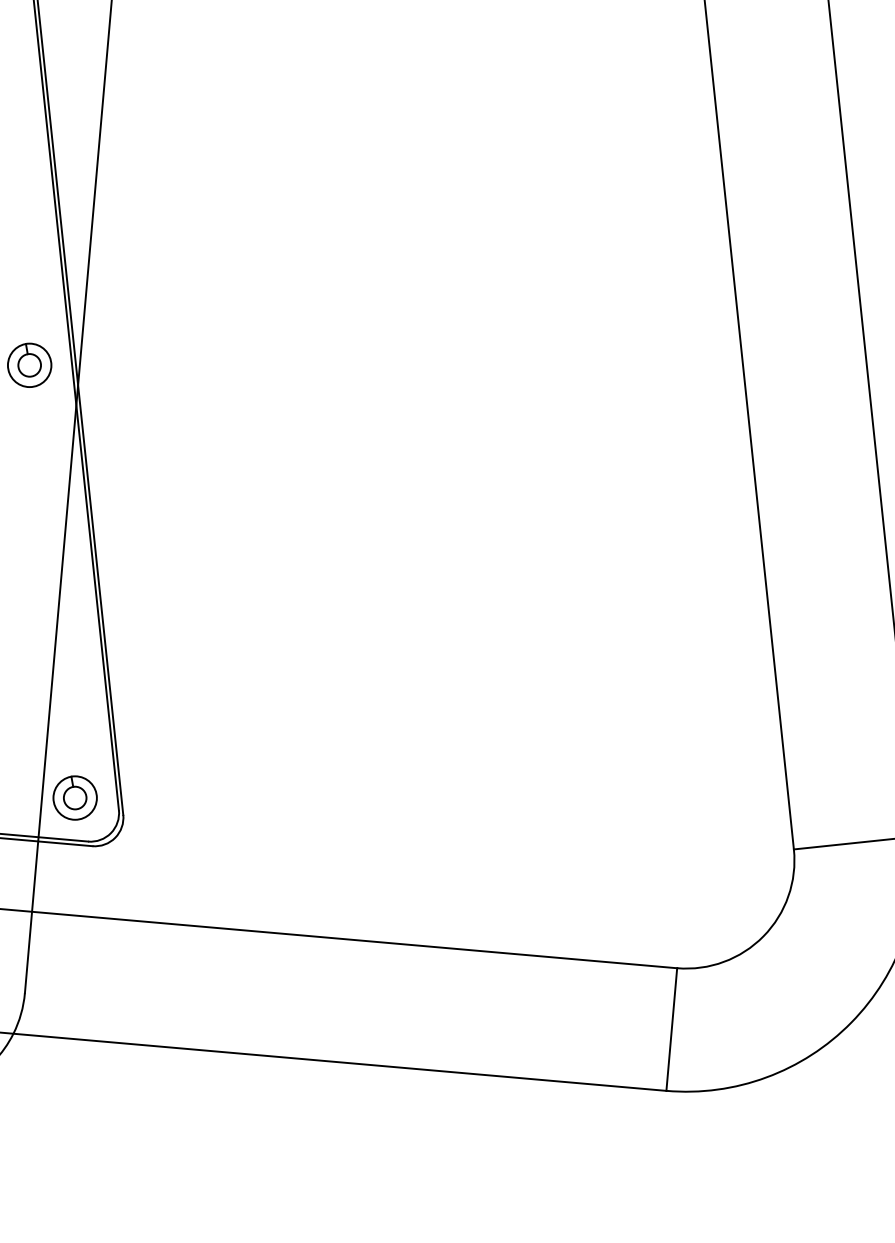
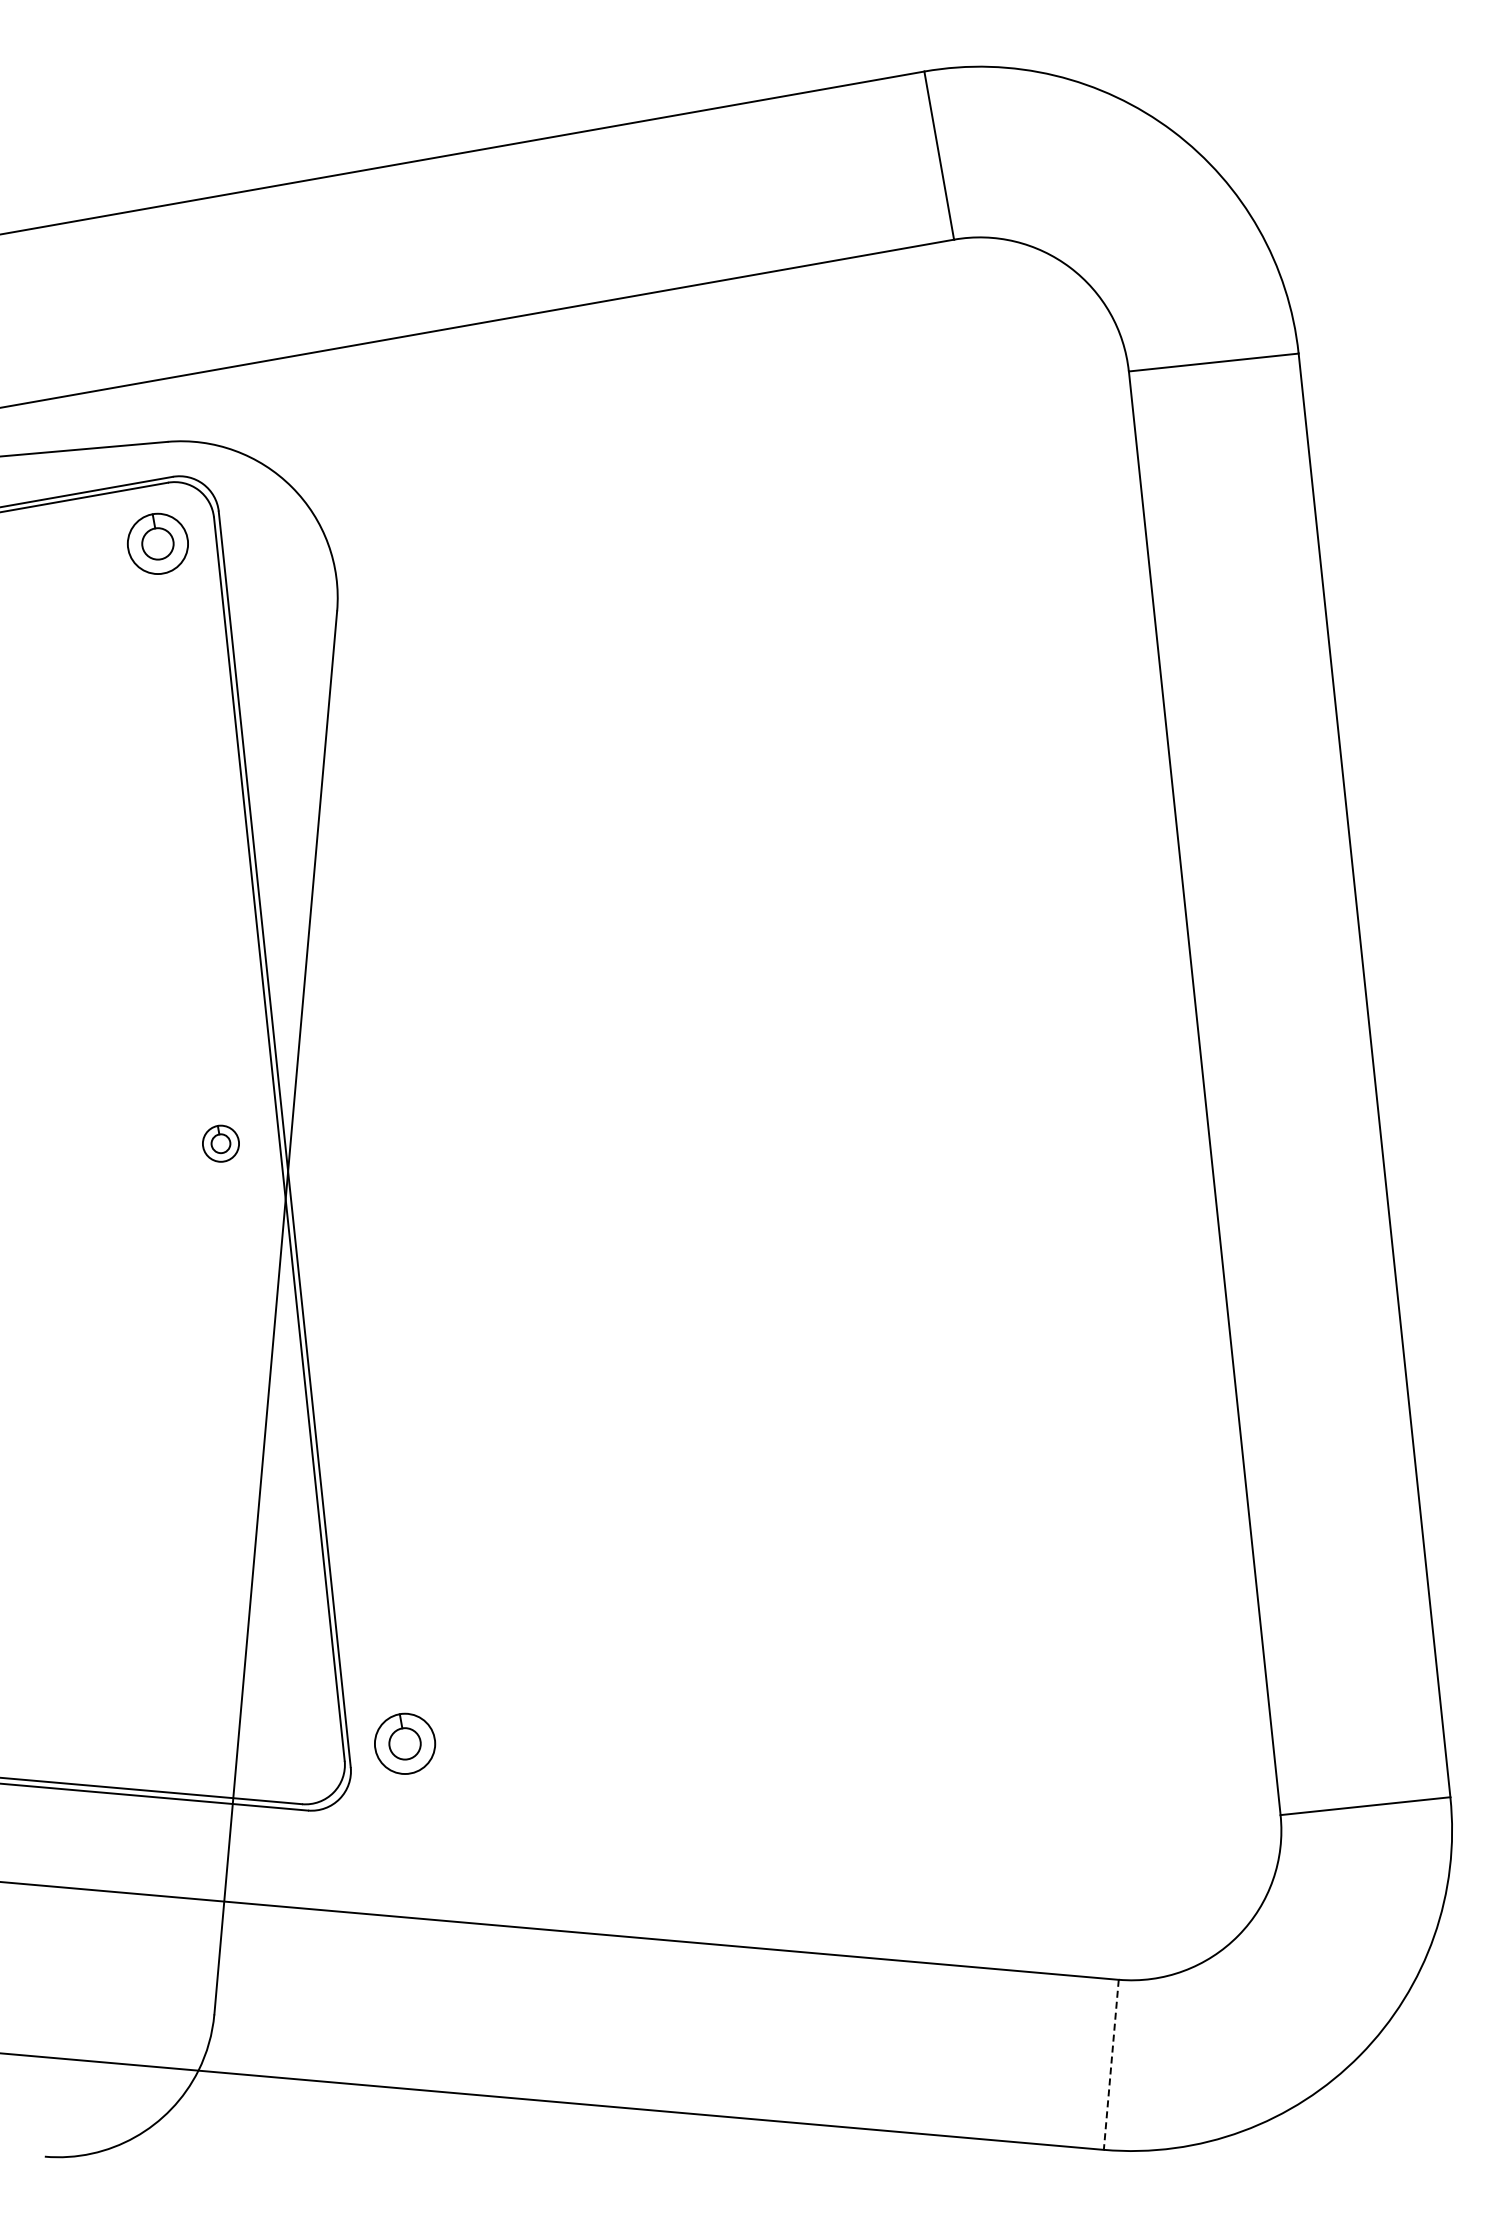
part: (29, 365) -> (220, 1143), size x0.6
part: (75, 797) -> (405, 1743), moved
line: (671, 1030) -> (1111, 2065), solid -> dashed

